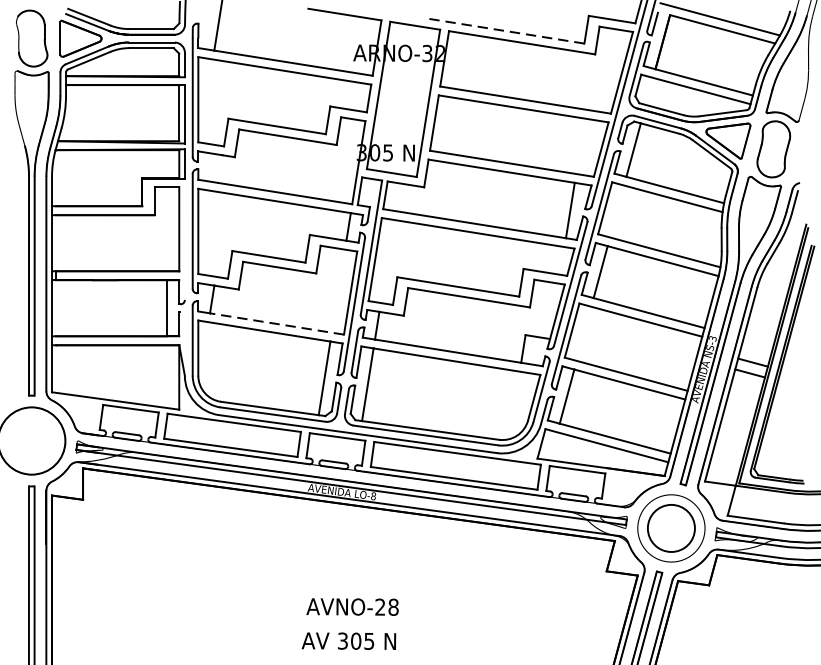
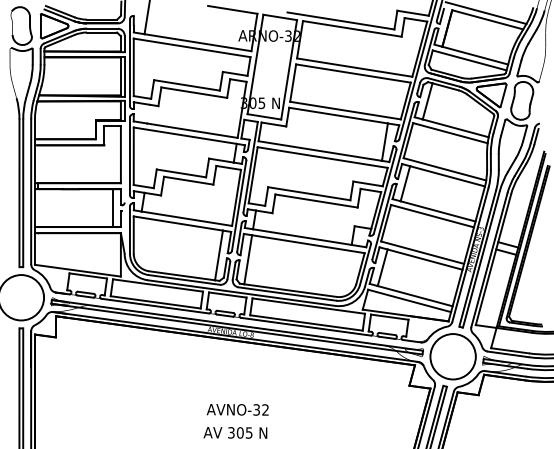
line: (504, 30) -> (340, 20), dashed -> solid
line: (276, 323) -> (186, 218), dashed -> solid
circle: (670, 528) -> (452, 356), size x1.43
text: (387, 606) -> (261, 409), AVNO-28 -> AVNO-32

